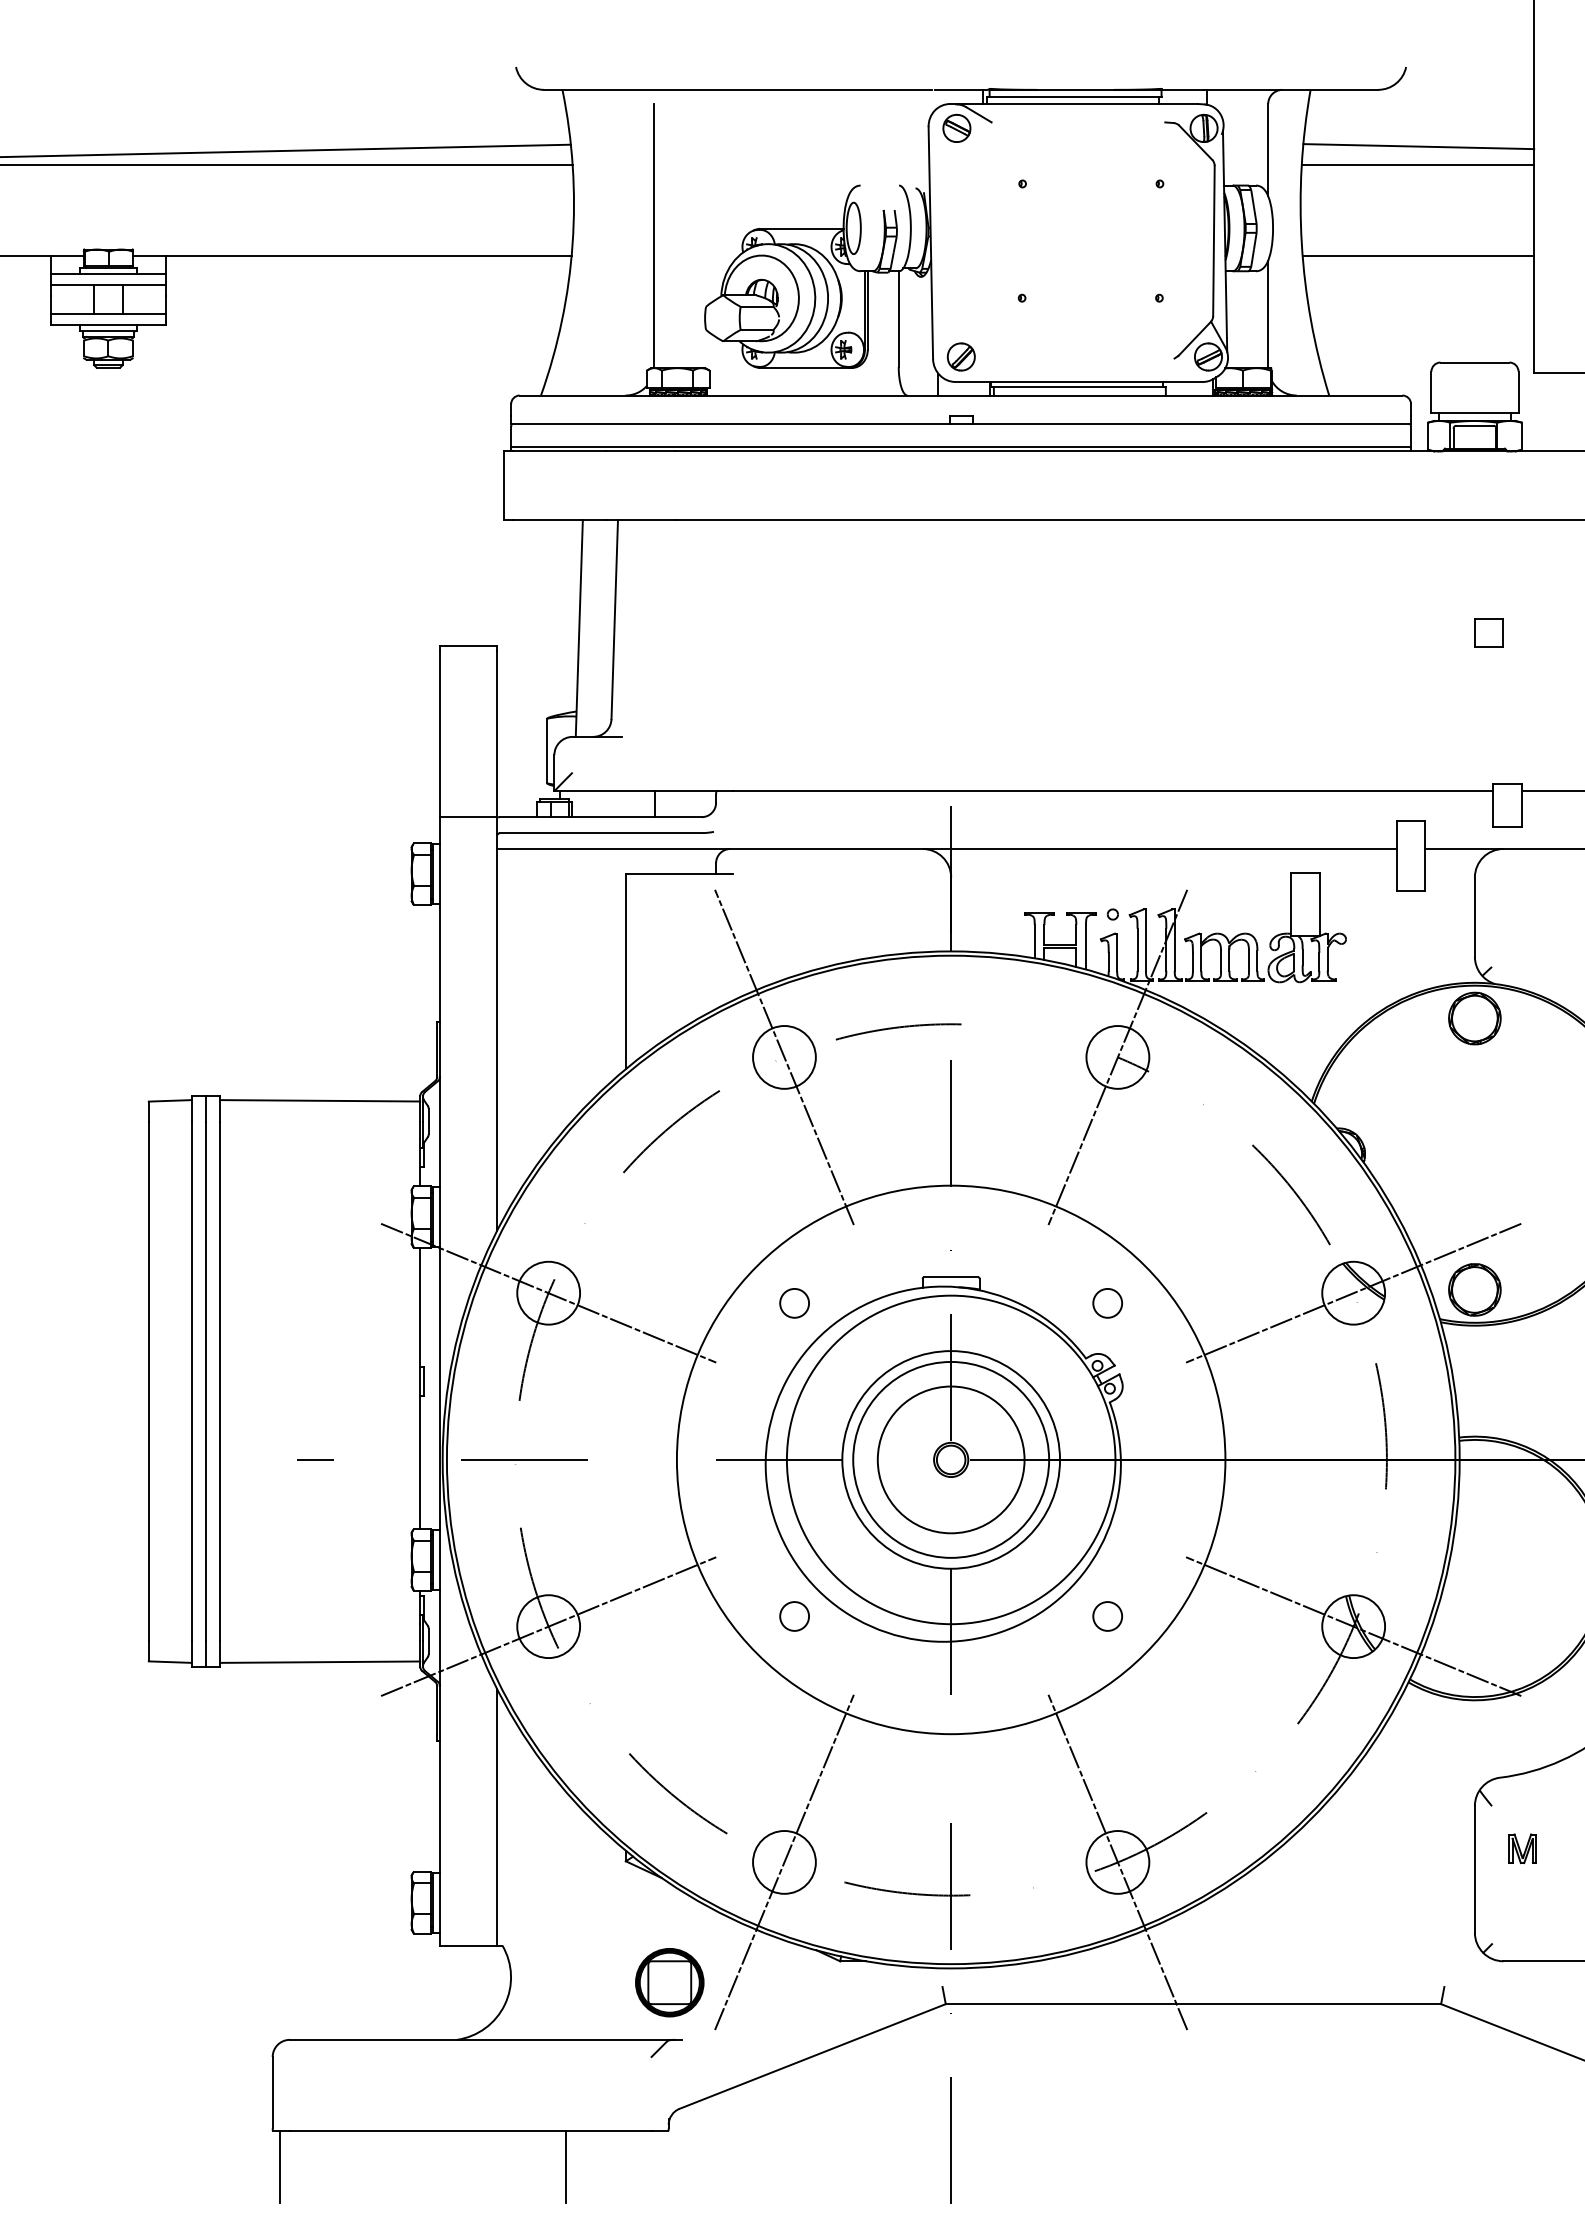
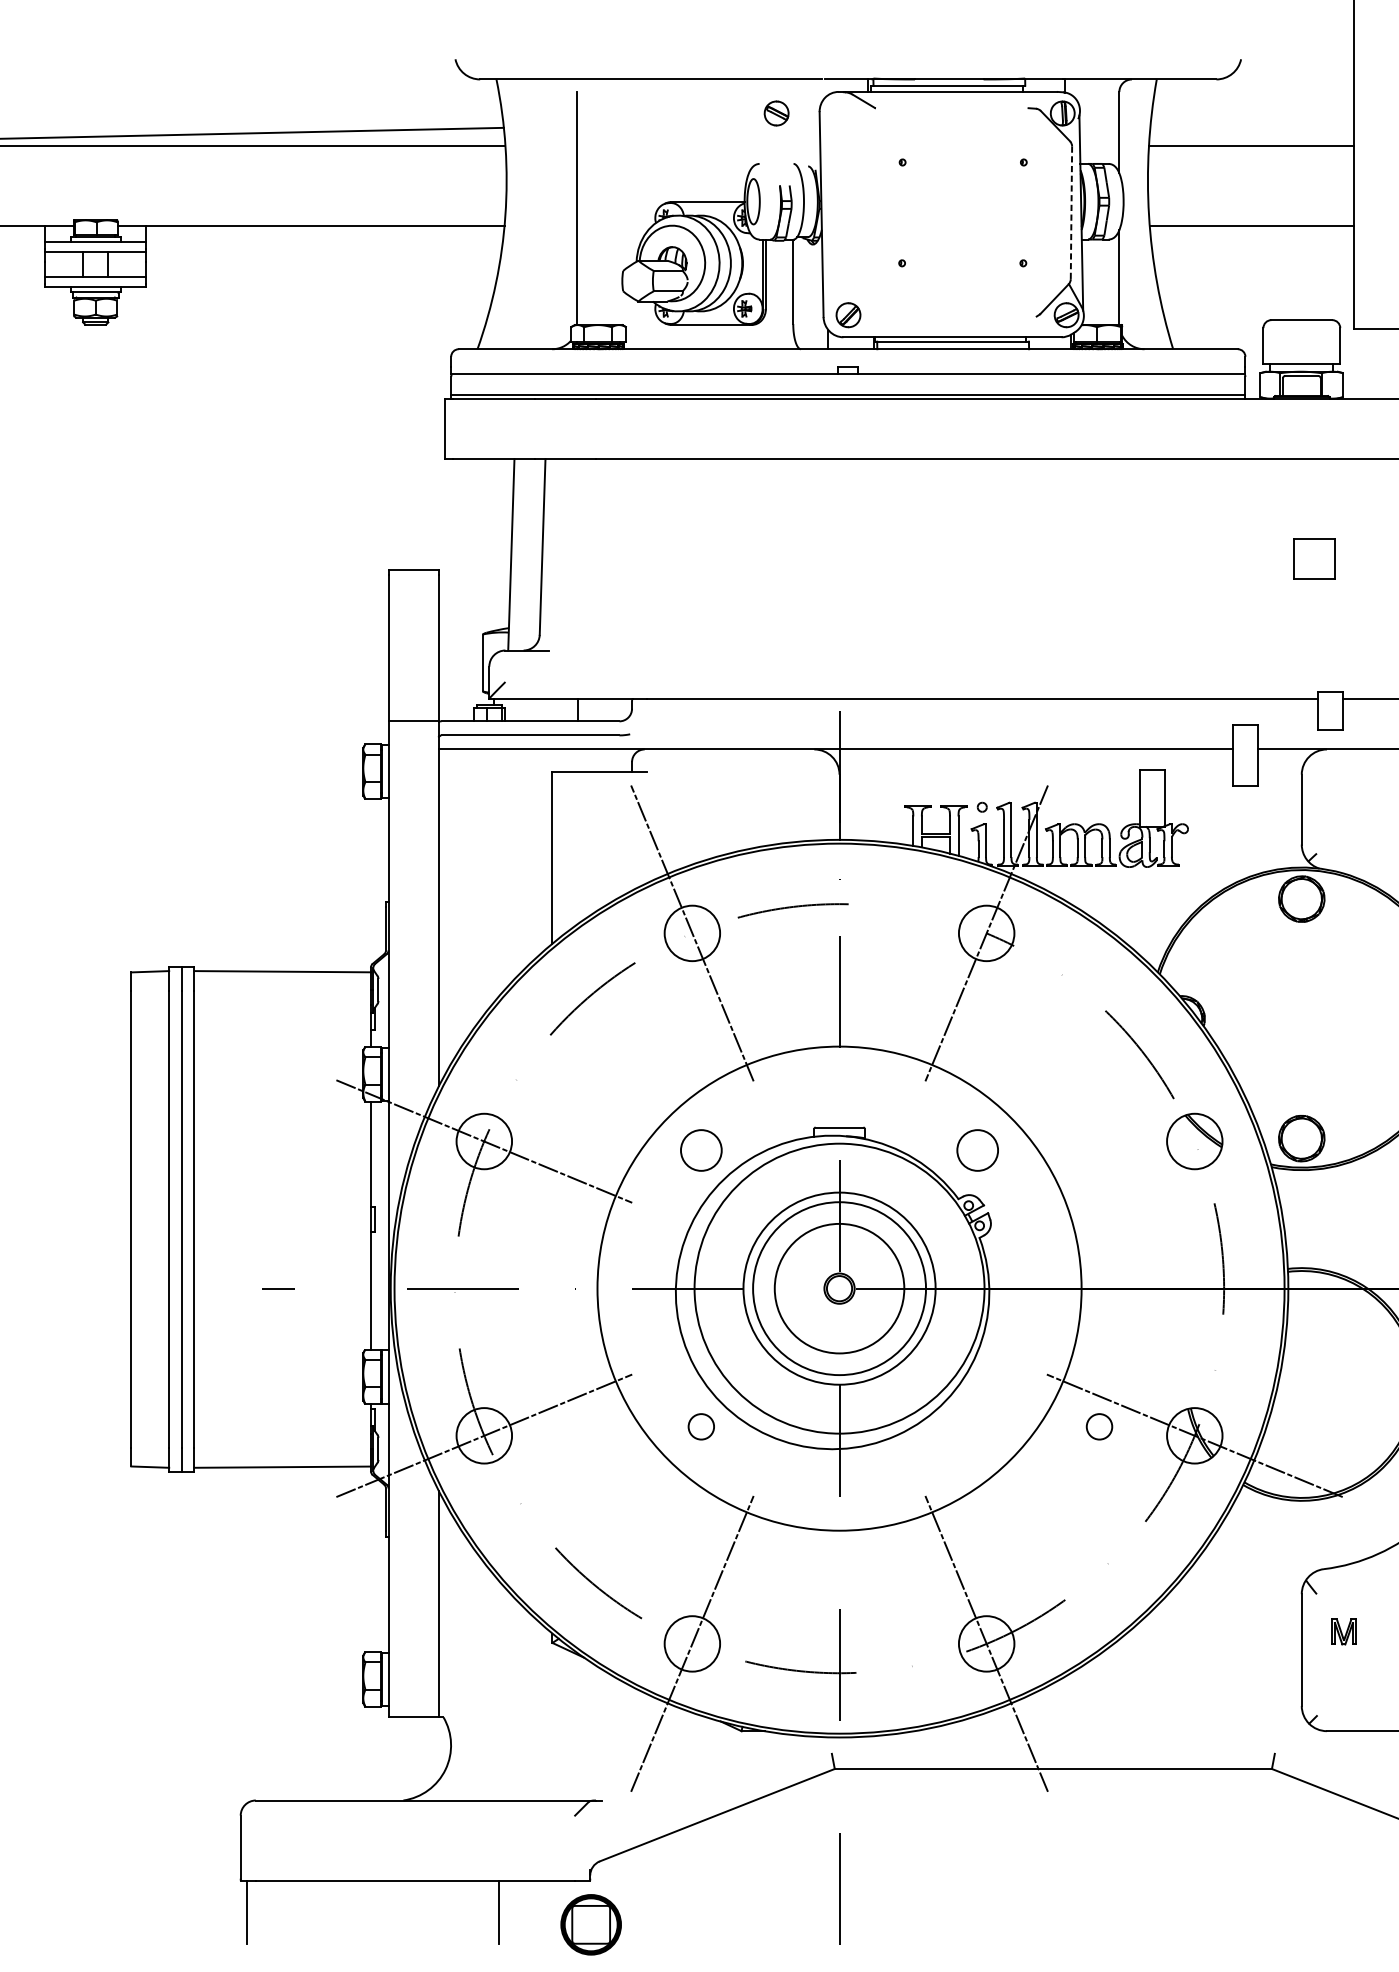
part: (956, 127) -> (776, 112), moved
line: (1418, 146) -> (1252, 129), removed
line: (1213, 241) -> (1071, 213), solid -> dashed
part: (1488, 632) -> (1313, 558), size x1.6
line: (1353, 1292) -> (1194, 1140), removed
circle: (794, 1302) -> (701, 1149), size x1.6
circle: (1107, 1302) -> (977, 1149), size x1.6
circle: (1107, 1616) -> (1099, 1426), moved
part: (669, 1982) -> (590, 1924), moved

